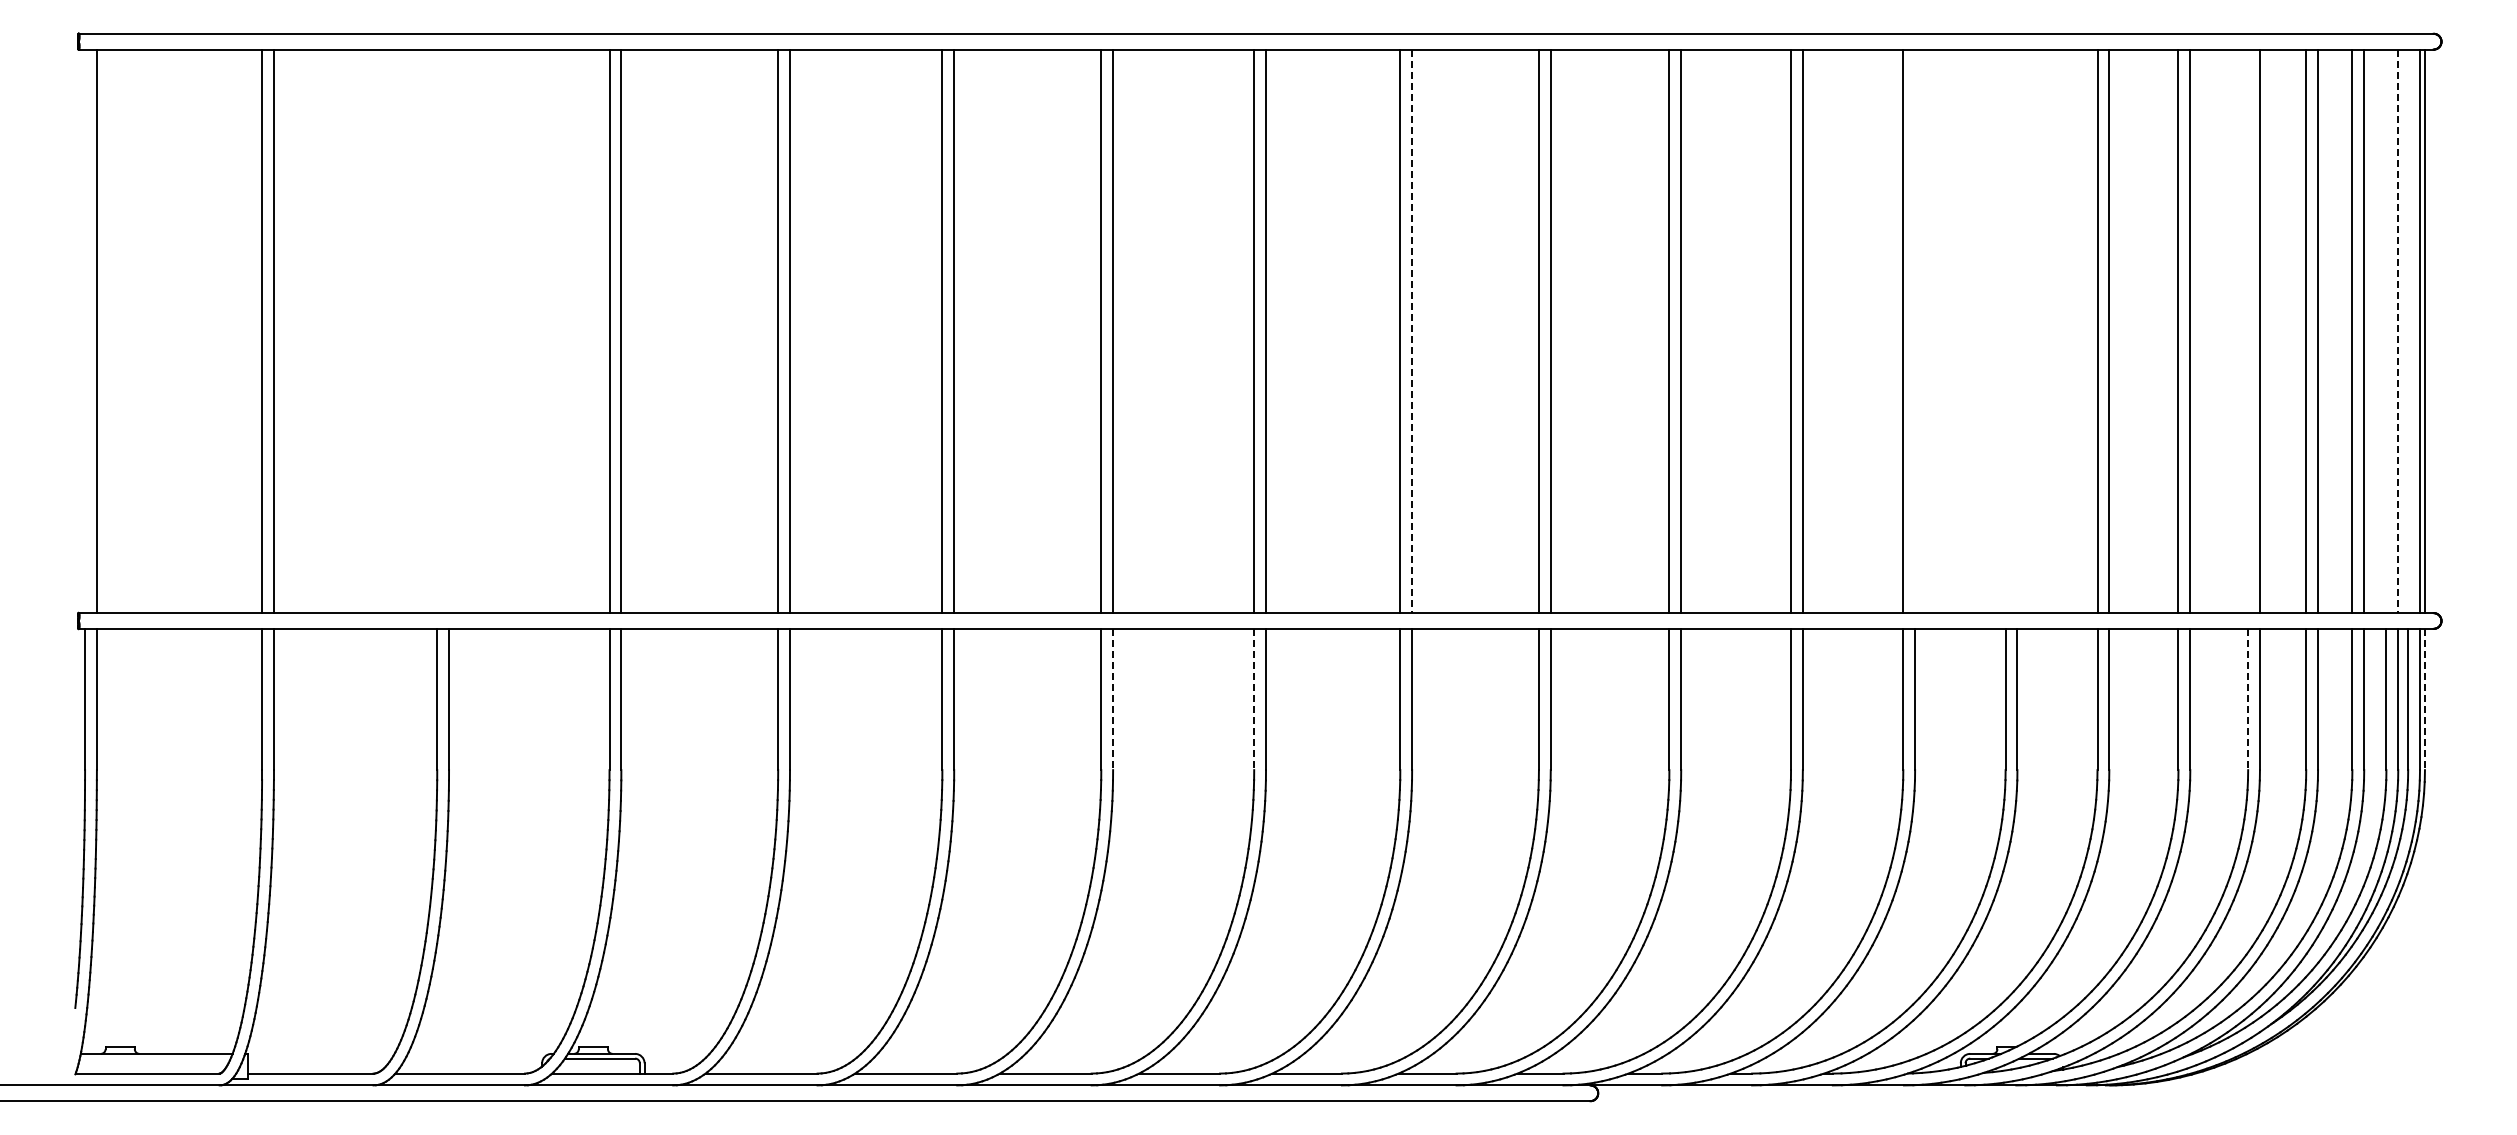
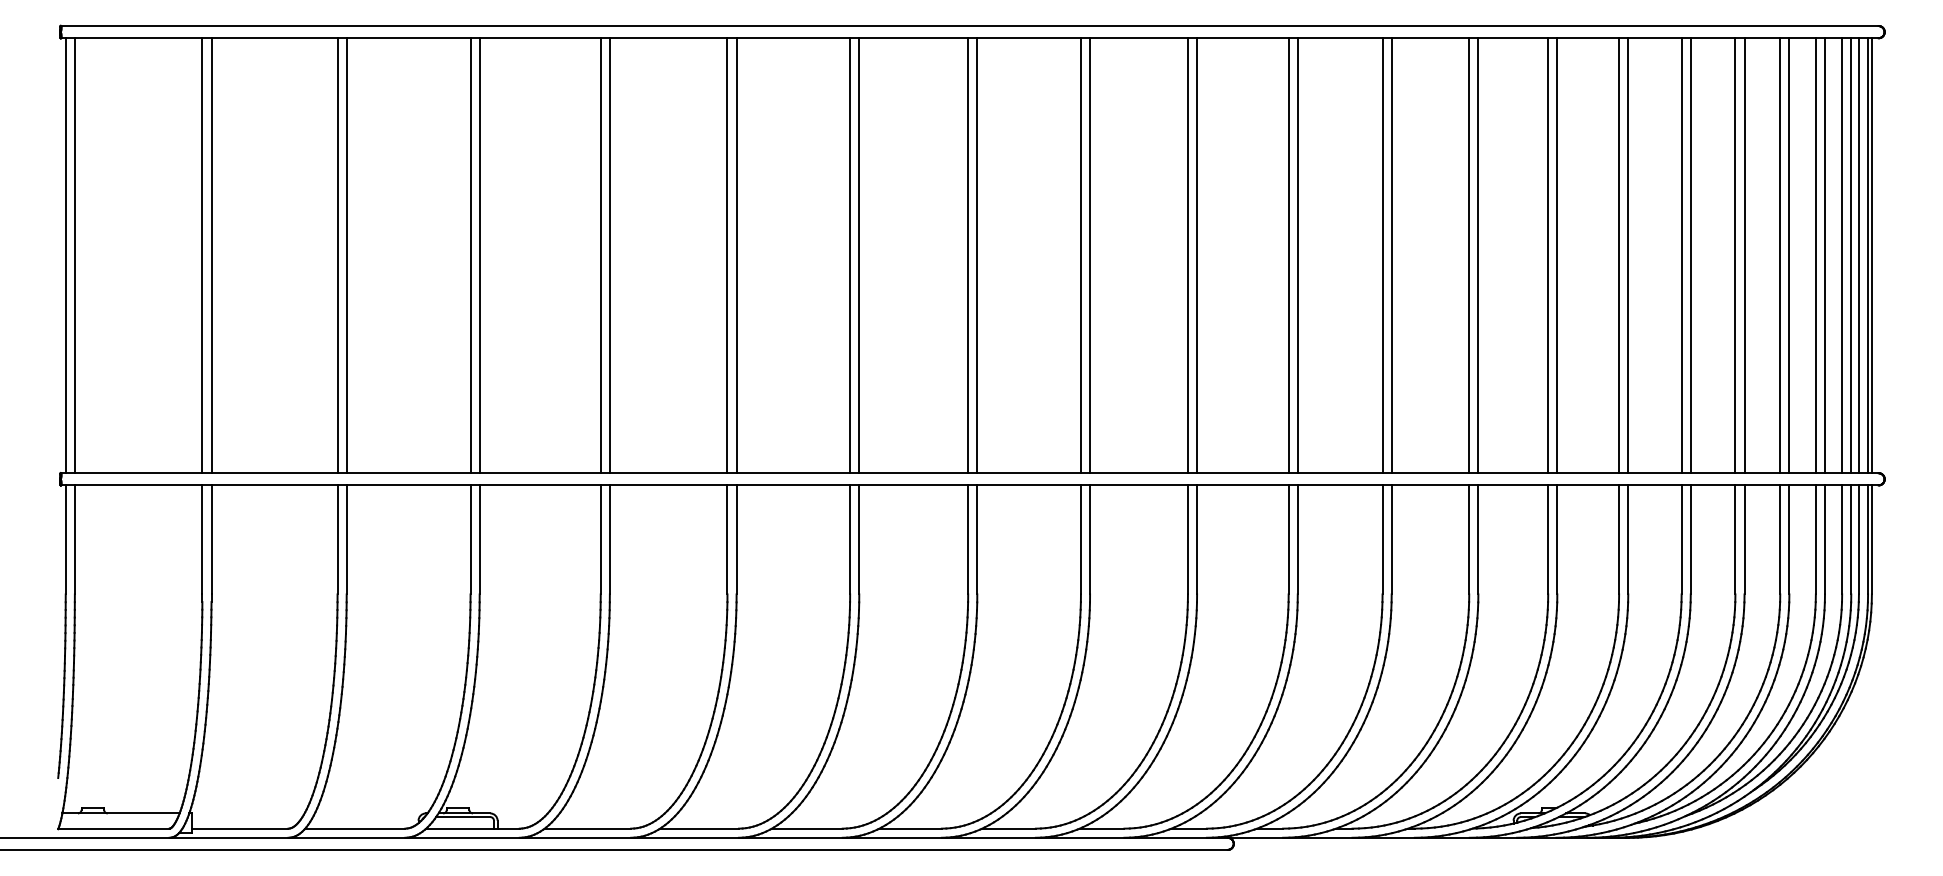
line: (85, 331) -> (66, 255), added
line: (437, 331) -> (337, 255), added
line: (449, 331) -> (347, 255), added
line: (1412, 331) -> (1090, 255), dashed -> solid
line: (1915, 331) -> (1478, 255), added
line: (2005, 331) -> (1548, 255), added
line: (2017, 331) -> (1557, 255), added
line: (2248, 331) -> (1735, 255), added
line: (2386, 331) -> (1842, 255), added
line: (2398, 331) -> (1851, 255), dashed -> solid
line: (2408, 331) -> (1859, 255), added
line: (1113, 699) -> (859, 539), dashed -> solid
line: (1254, 699) -> (968, 539), dashed -> solid
line: (2248, 699) -> (1735, 539), dashed -> solid
line: (2424, 699) -> (1871, 539), dashed -> solid

